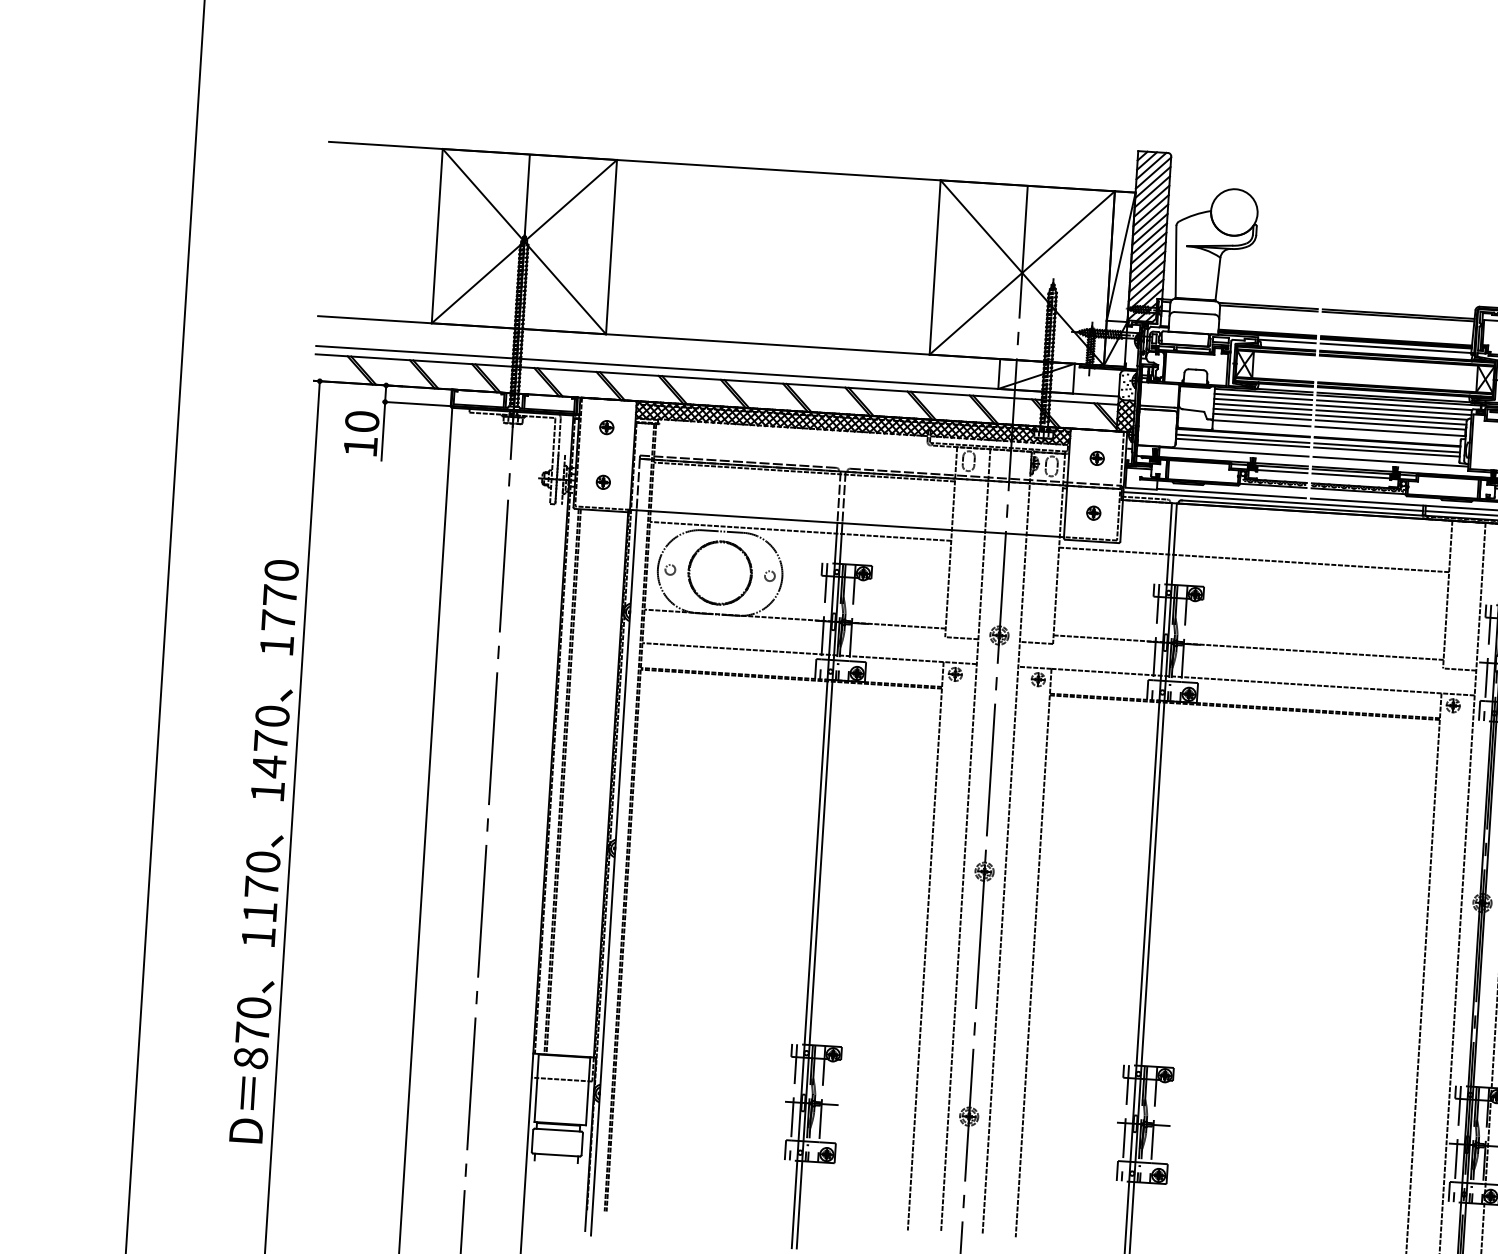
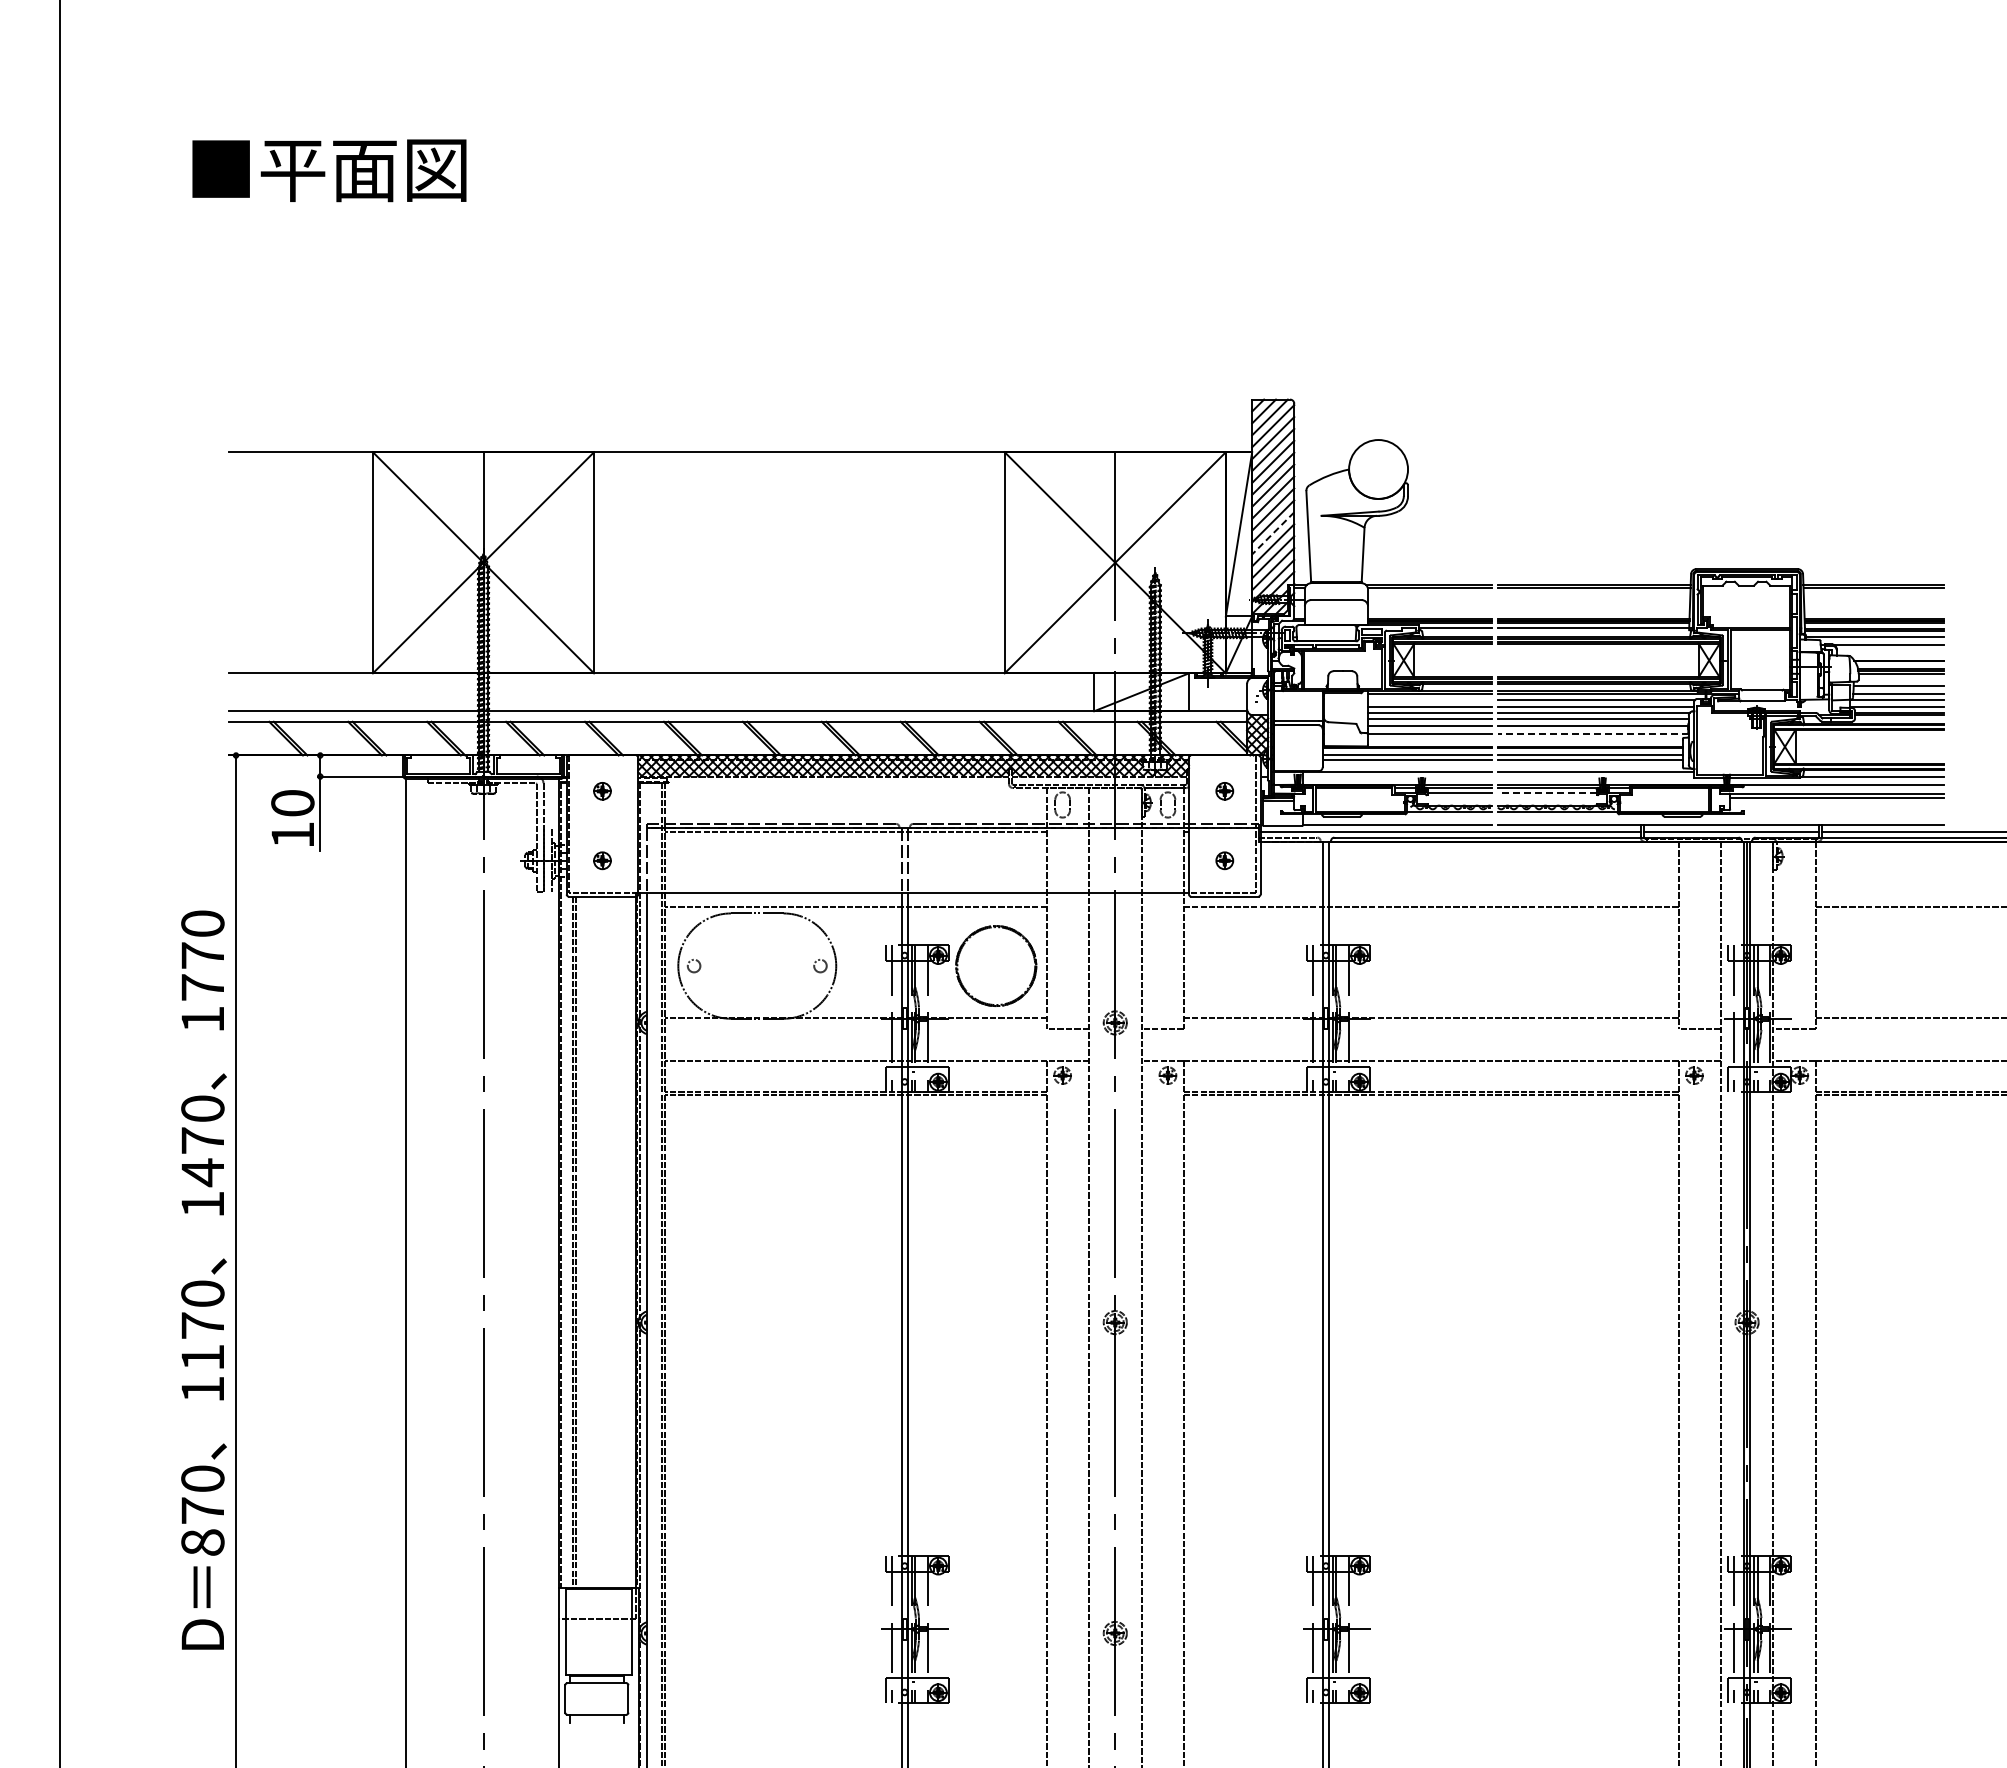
line: (1148, 257) -> (1273, 533), solid -> dashed
line: (1263, 397) -> (1429, 700), removed
line: (1389, 431) -> (1592, 733), solid -> dashed
line: (1350, 476) -> (1546, 793), solid -> dashed
circle: (720, 572) -> (996, 965), moved
text: (264, 850) -> (203, 1279), moved

